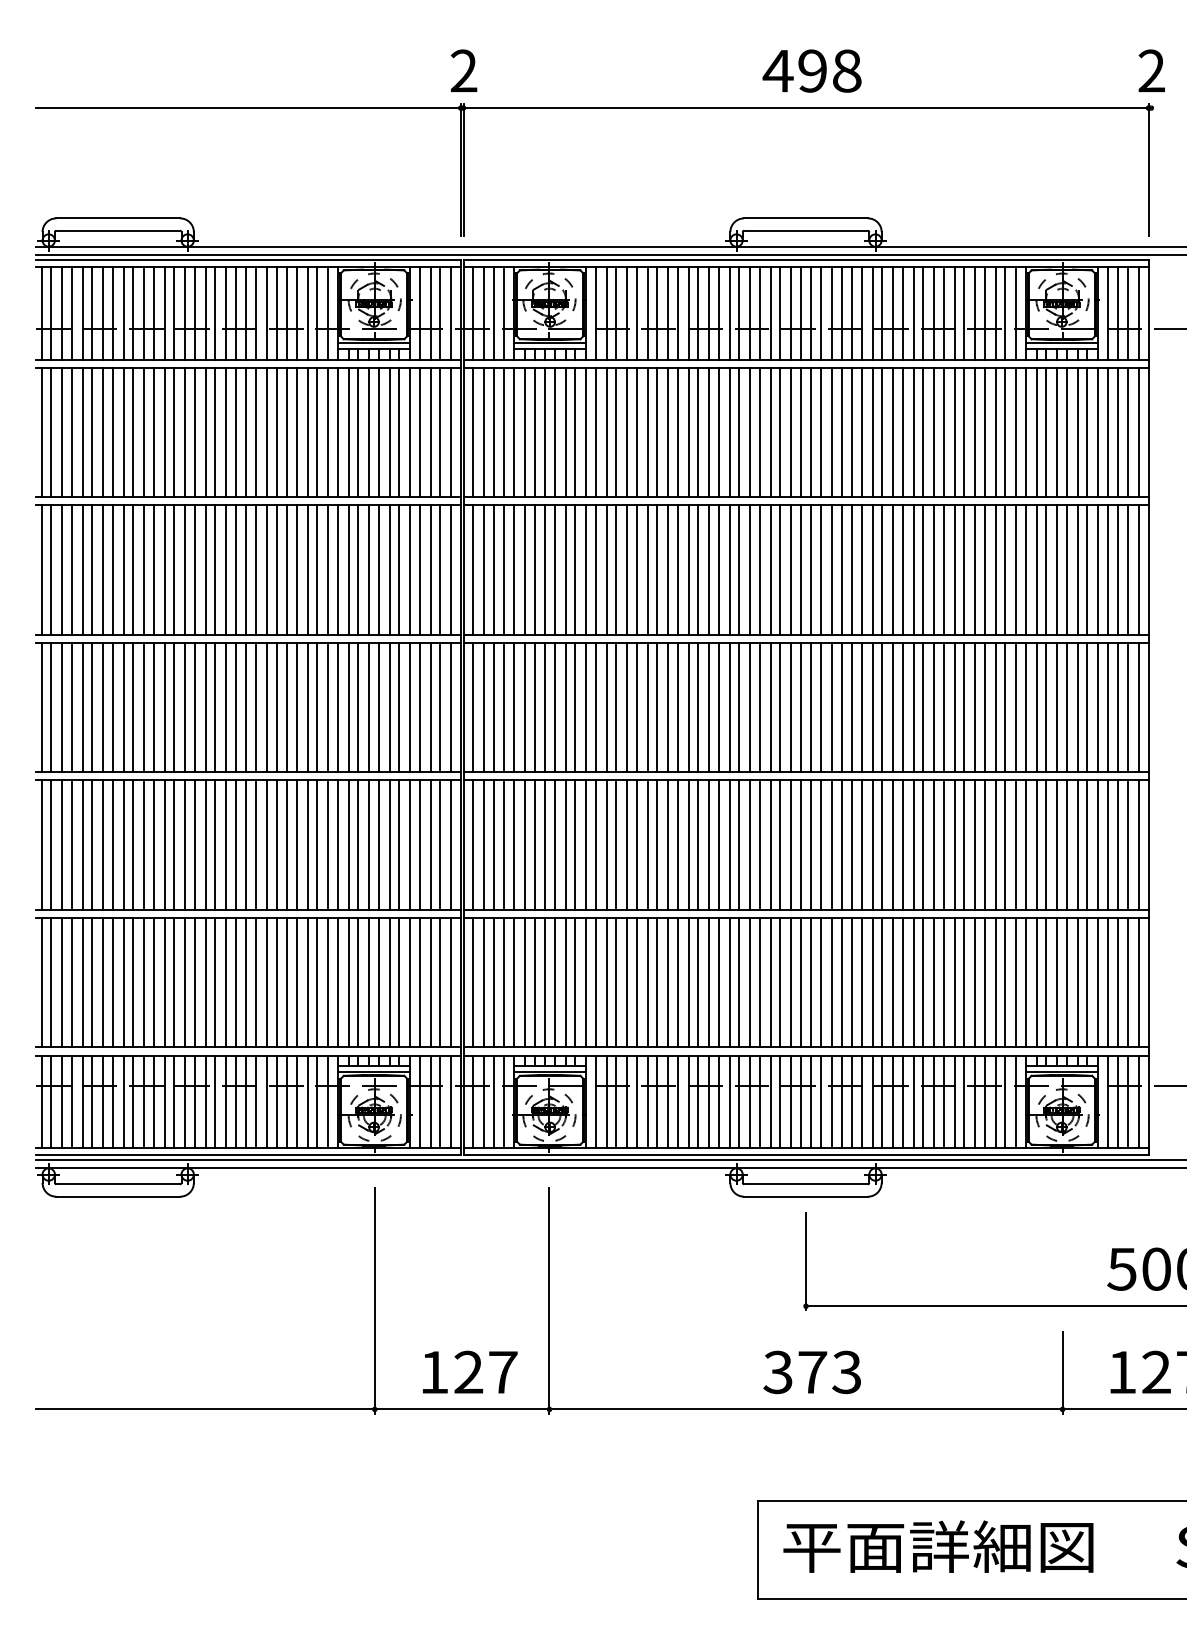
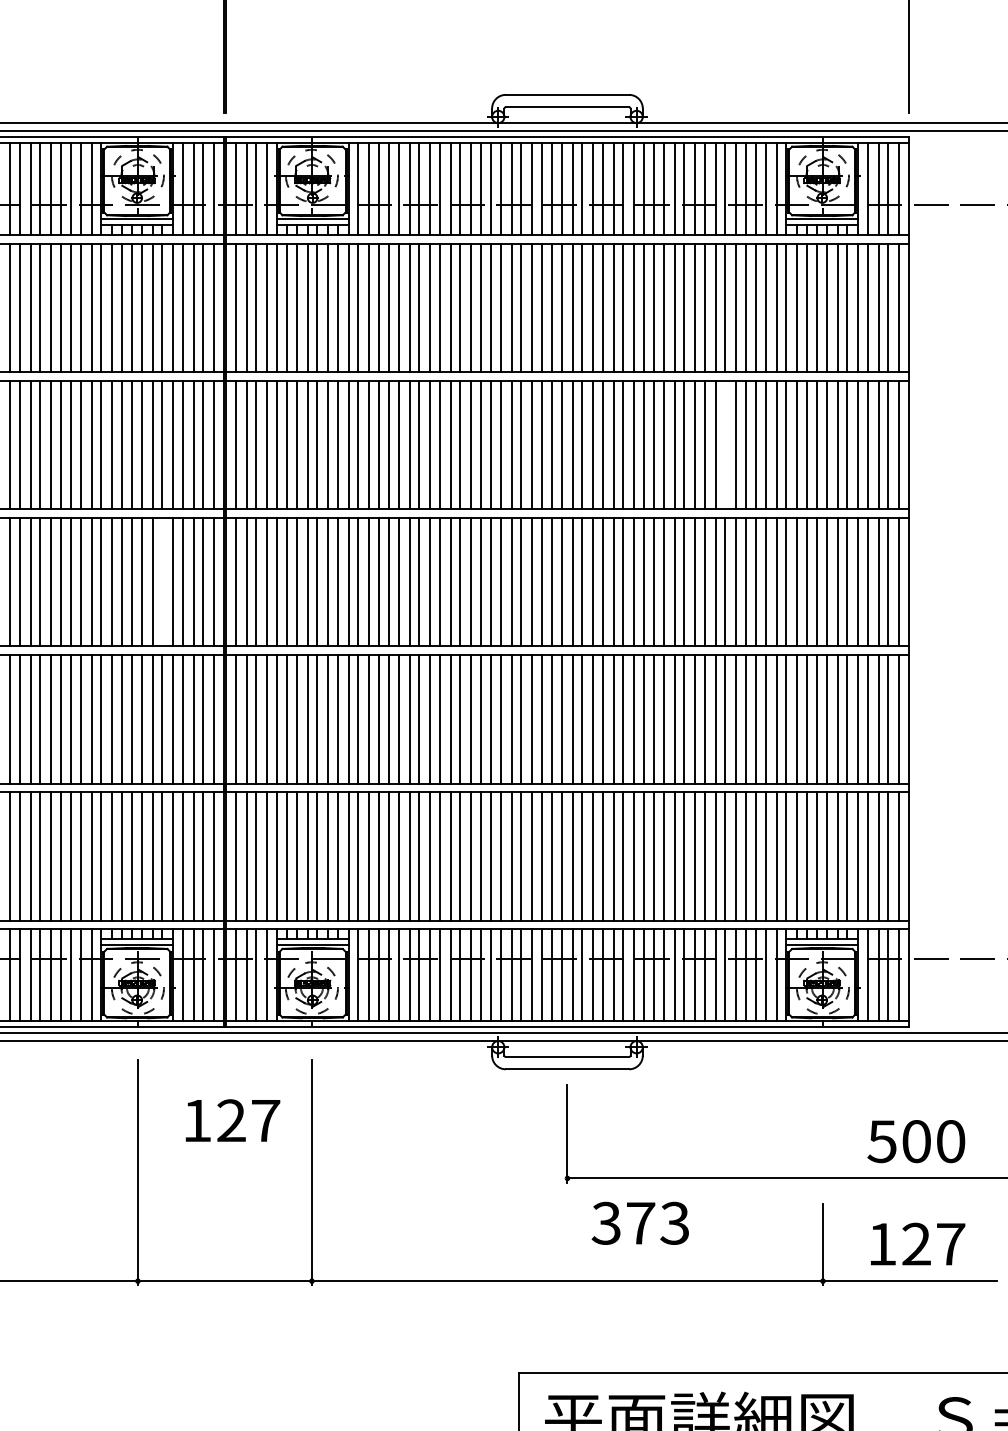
line: (964, 569) -> (725, 444), removed
line: (399, 707) -> (162, 582), removed
text: (470, 1371) -> (233, 1119), moved
text: (811, 1372) -> (639, 1223), moved

